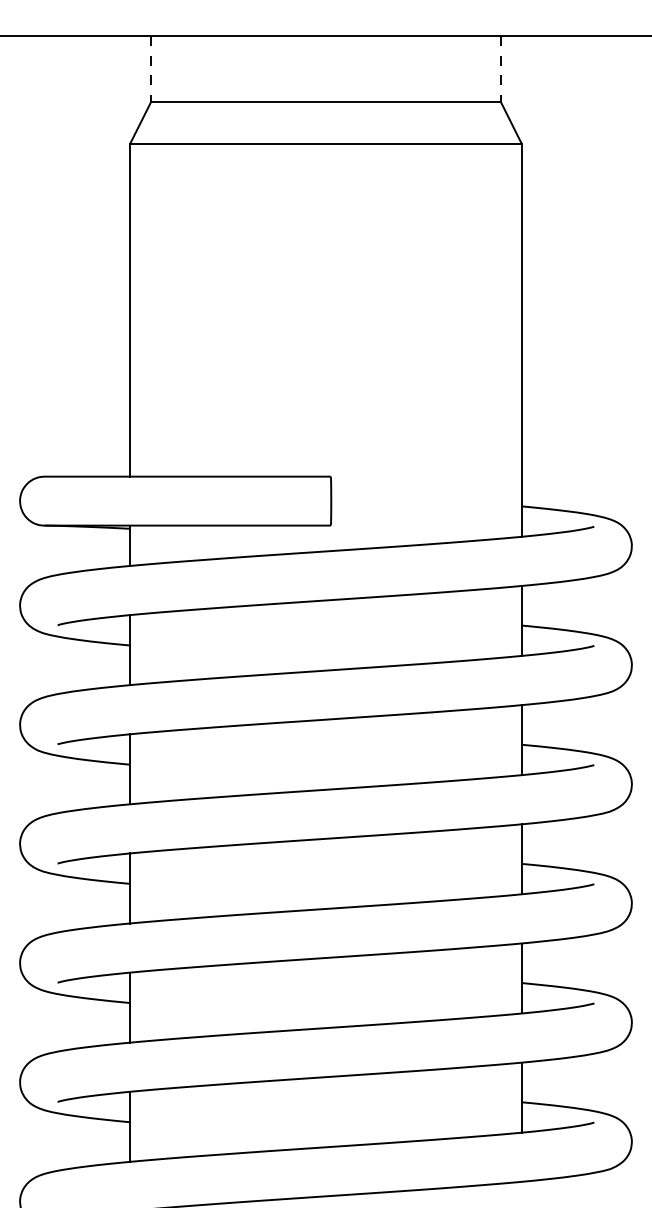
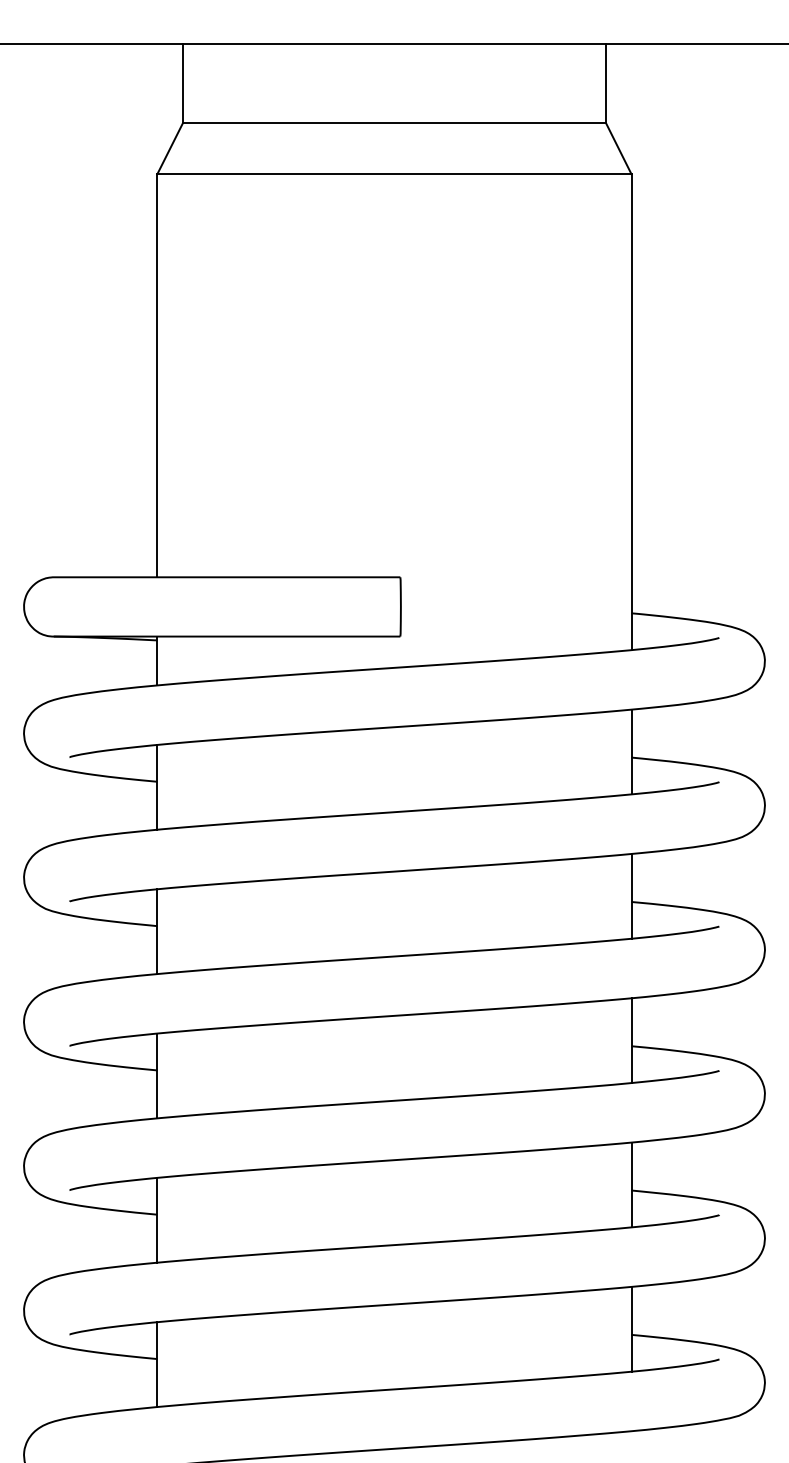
line: (150, 68) -> (182, 83), dashed -> solid
line: (501, 68) -> (606, 83), dashed -> solid

